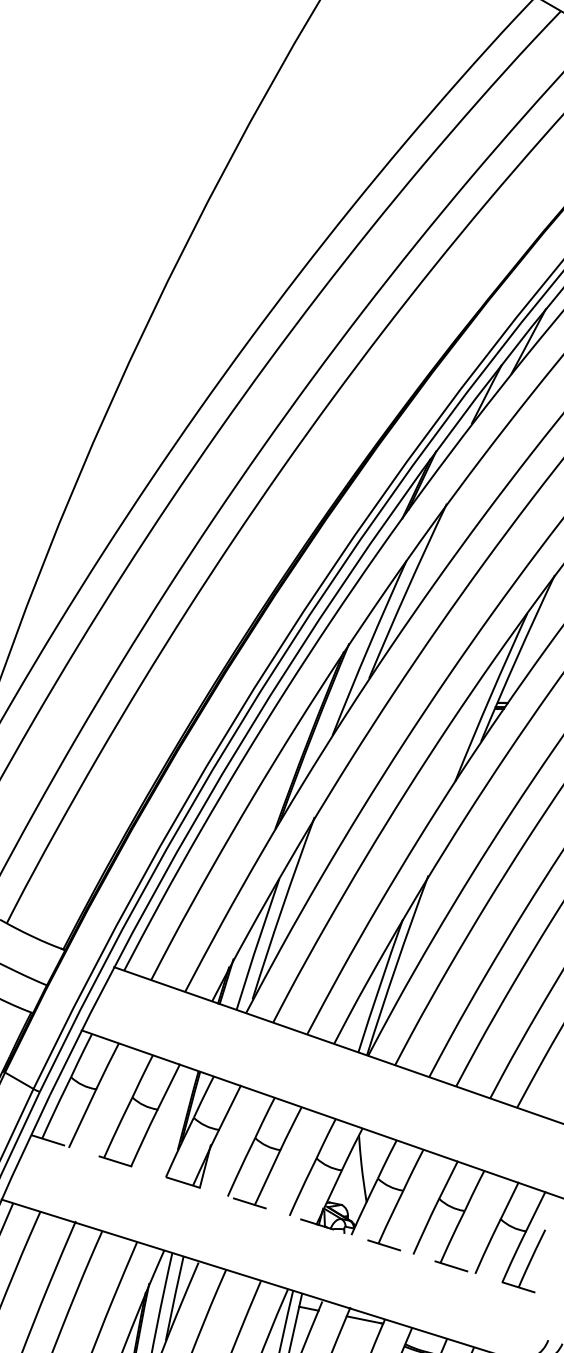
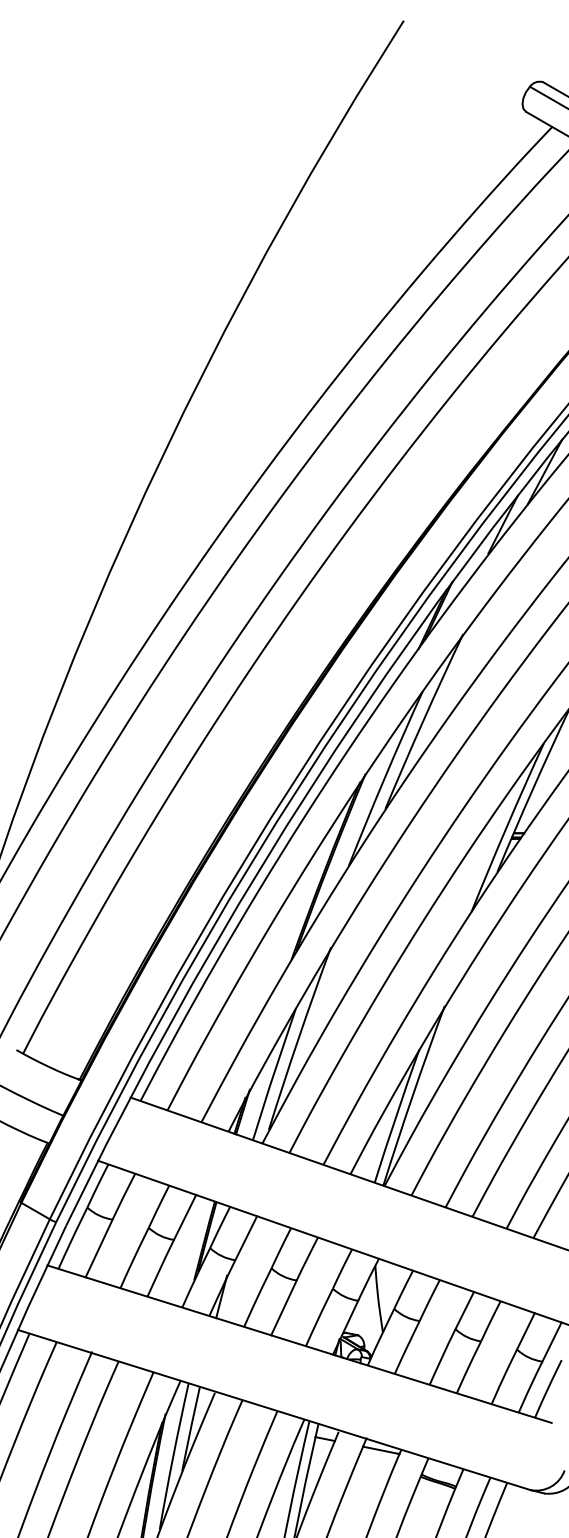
line: (283, 1214) -> (299, 1344), dashed -> solid

